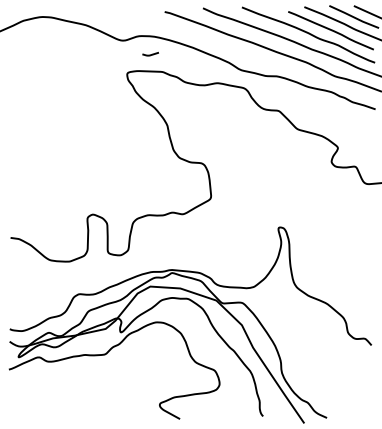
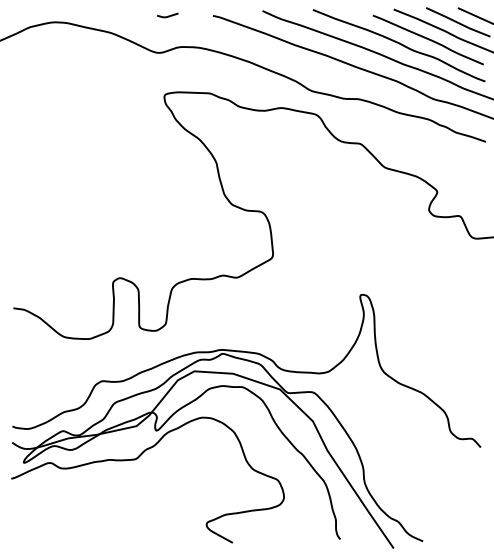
line: (151, 54) -> (168, 15), moved

